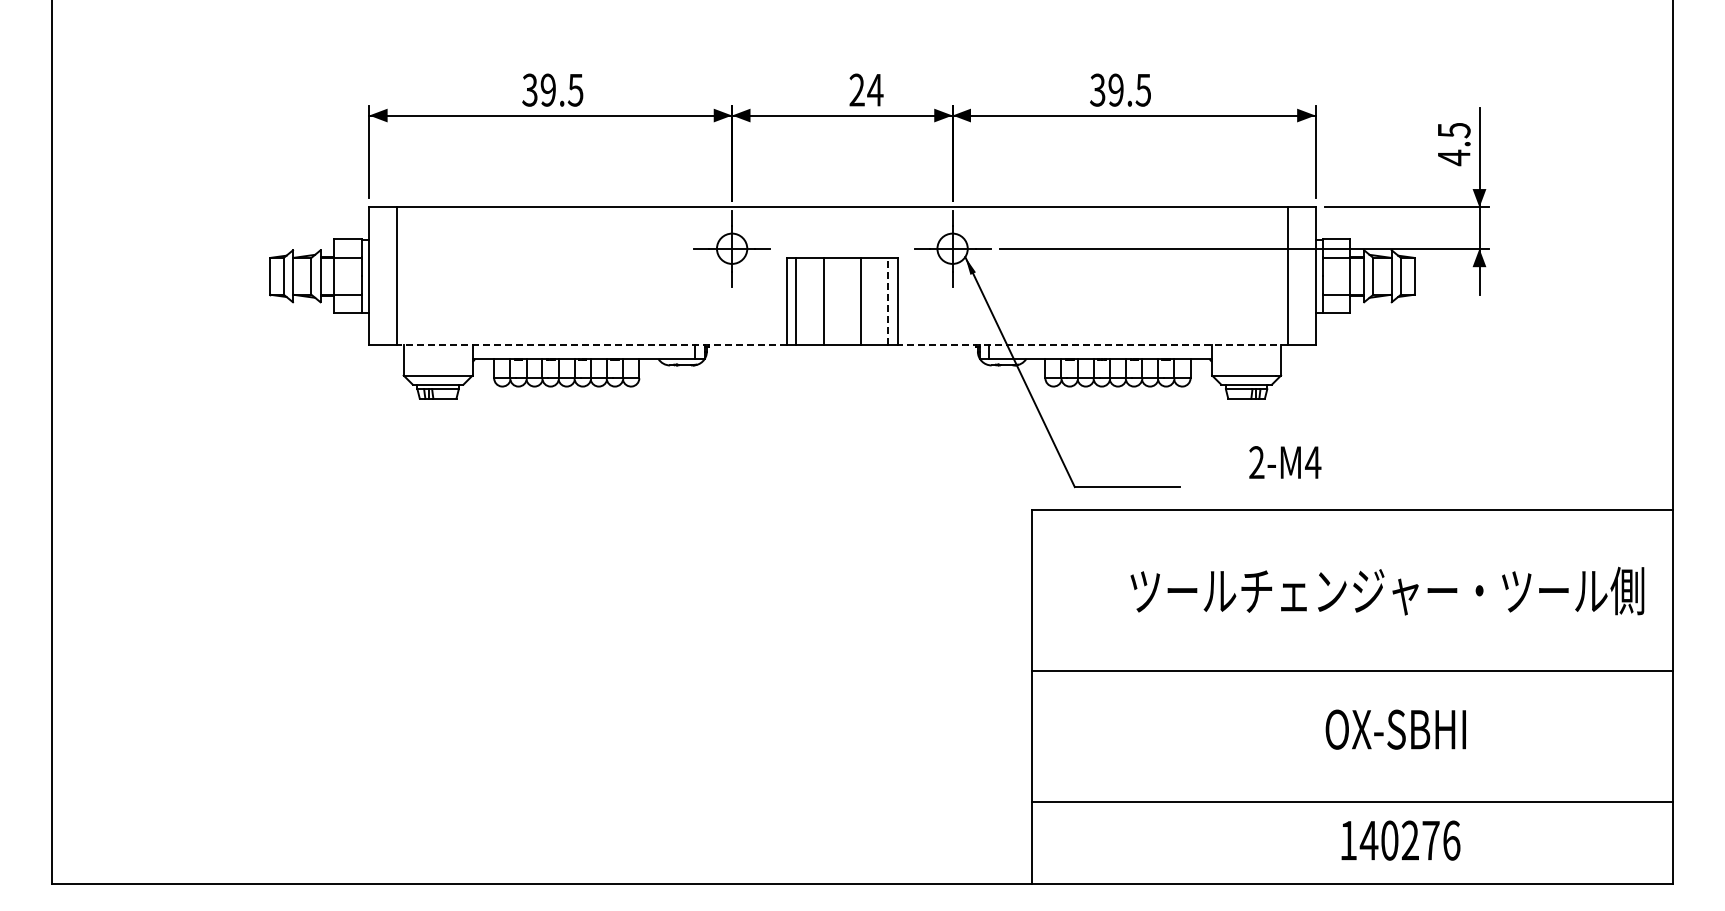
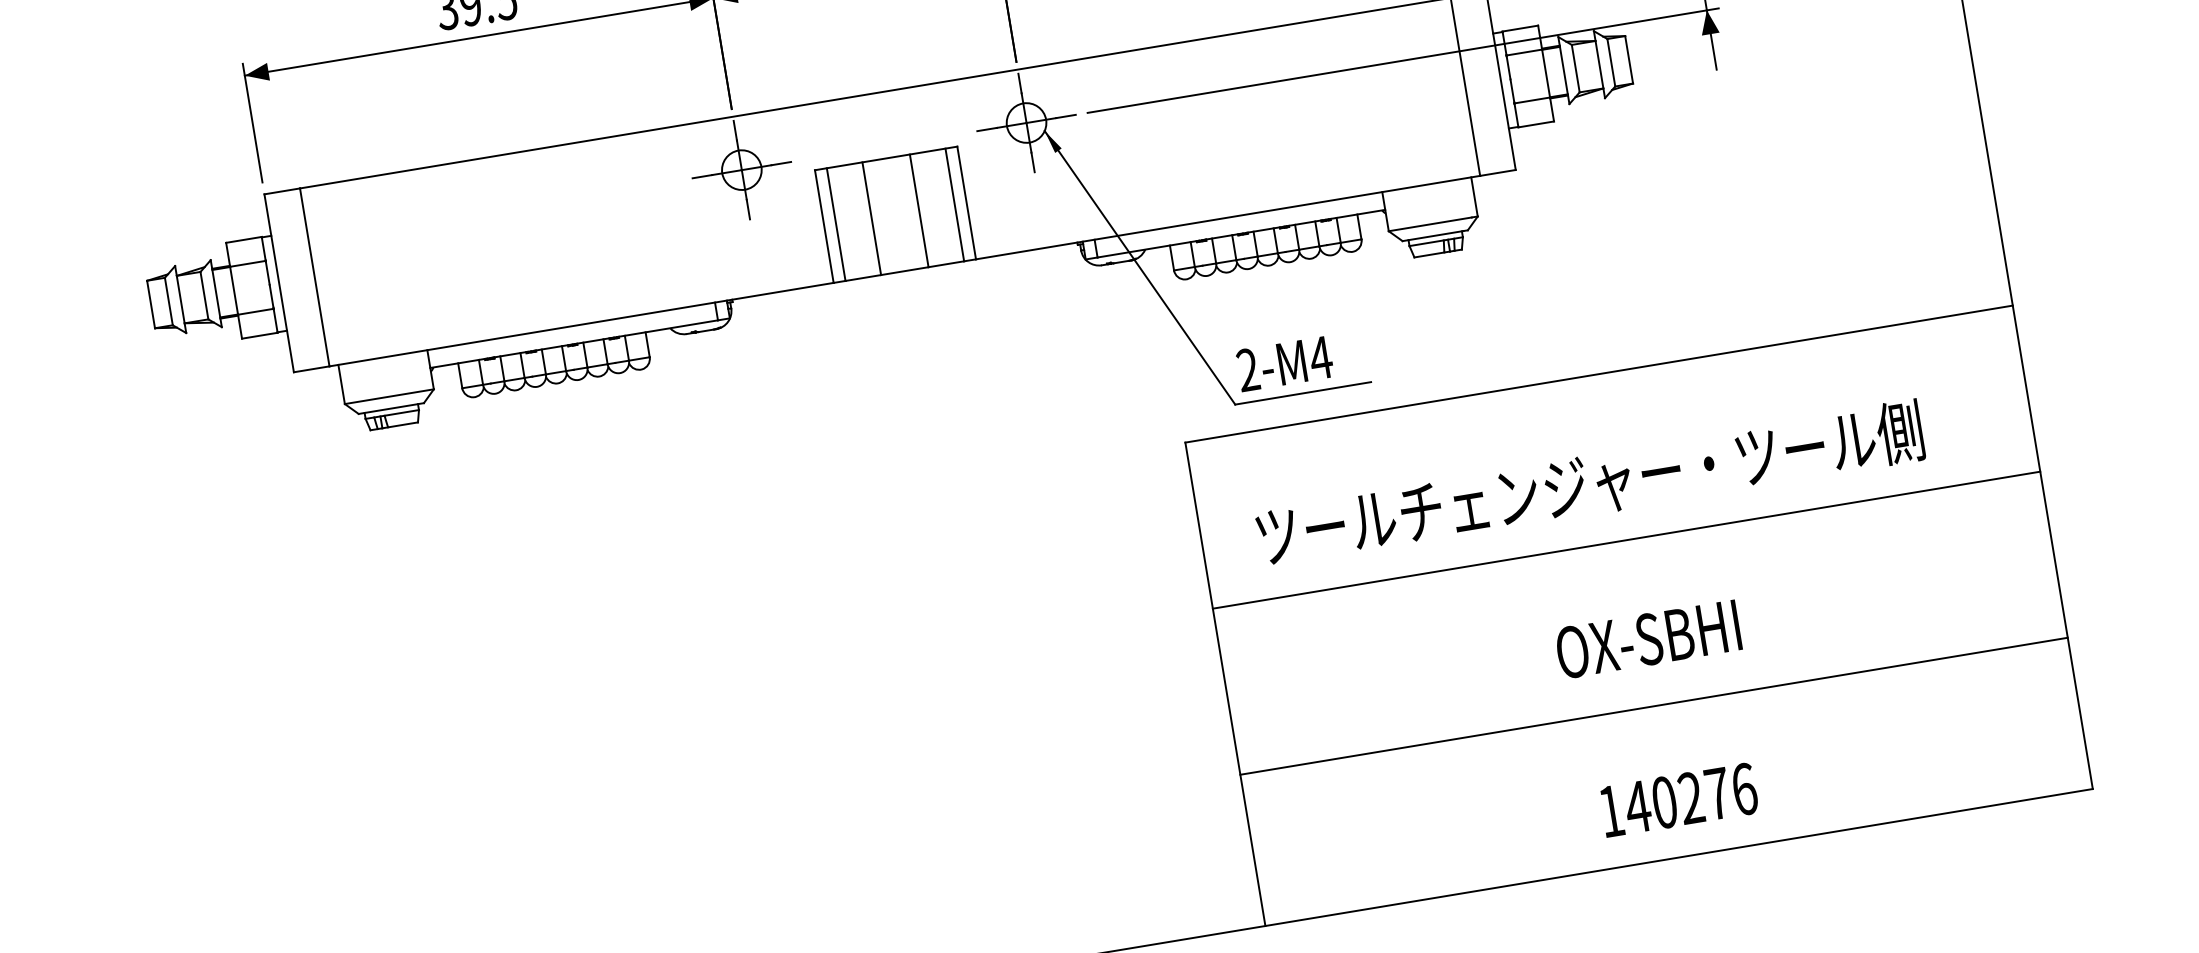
line: (888, 301) -> (955, 204), dashed -> solid
line: (591, 345) -> (580, 325), dashed -> solid
line: (1092, 345) -> (1227, 217), dashed -> solid
text: (1285, 462) -> (1285, 363), moved
text: (1387, 590) -> (1590, 483), moved
line: (1352, 671) -> (1626, 540), moved
text: (1395, 729) -> (1647, 639), moved
line: (1352, 801) -> (1653, 706), moved
text: (1400, 840) -> (1678, 800), moved

